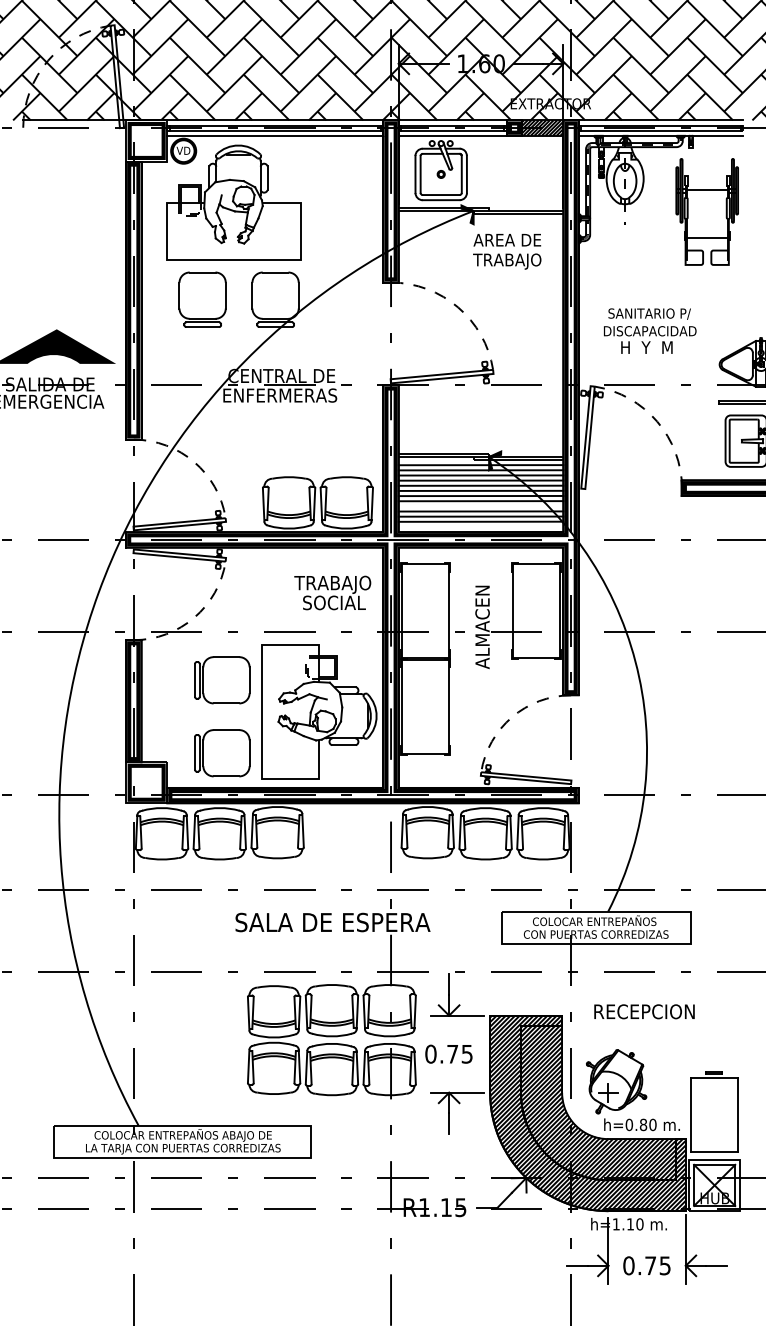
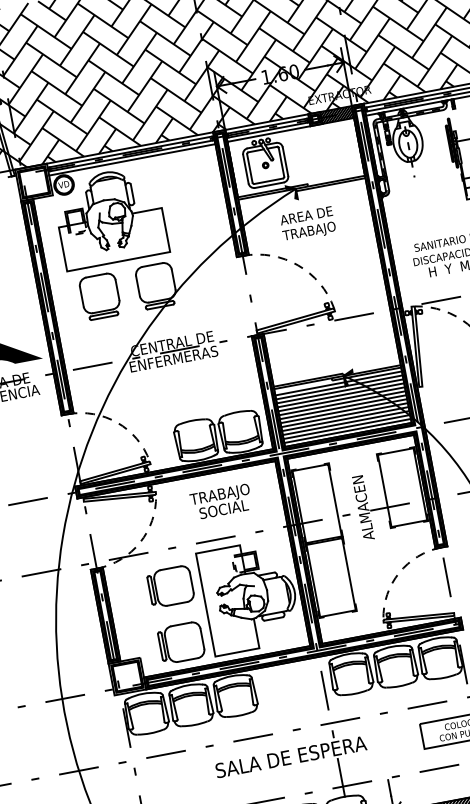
text: (507, 251) -> (308, 224), moved
line: (480, 506) -> (344, 415), added
line: (480, 526) -> (347, 430), added
text: (332, 592) -> (221, 501), moved

